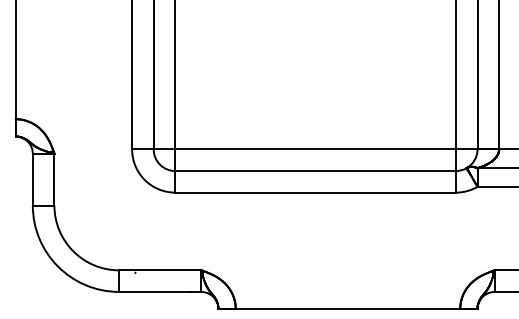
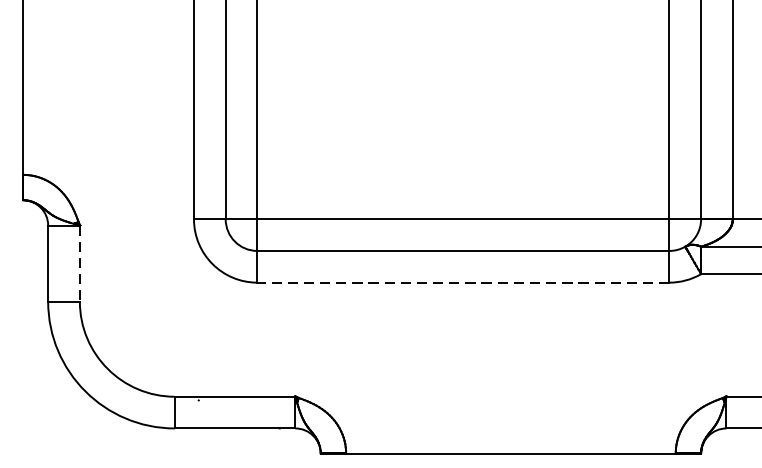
line: (54, 179) -> (79, 263), solid -> dashed
line: (315, 192) -> (463, 282), solid -> dashed

